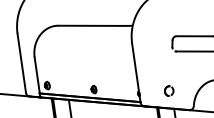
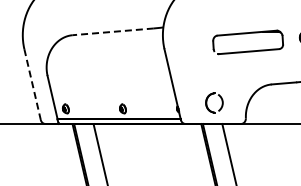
line: (91, 25) -> (113, 31), solid -> dashed
line: (21, 64) -> (32, 85), solid -> dashed
part: (169, 90) -> (214, 102), size x1.6

